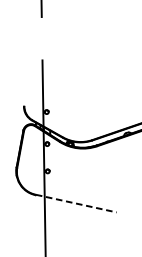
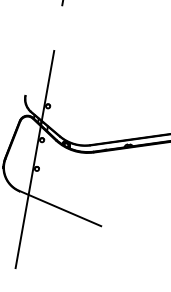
line: (76, 203) -> (60, 208), dashed -> solid

